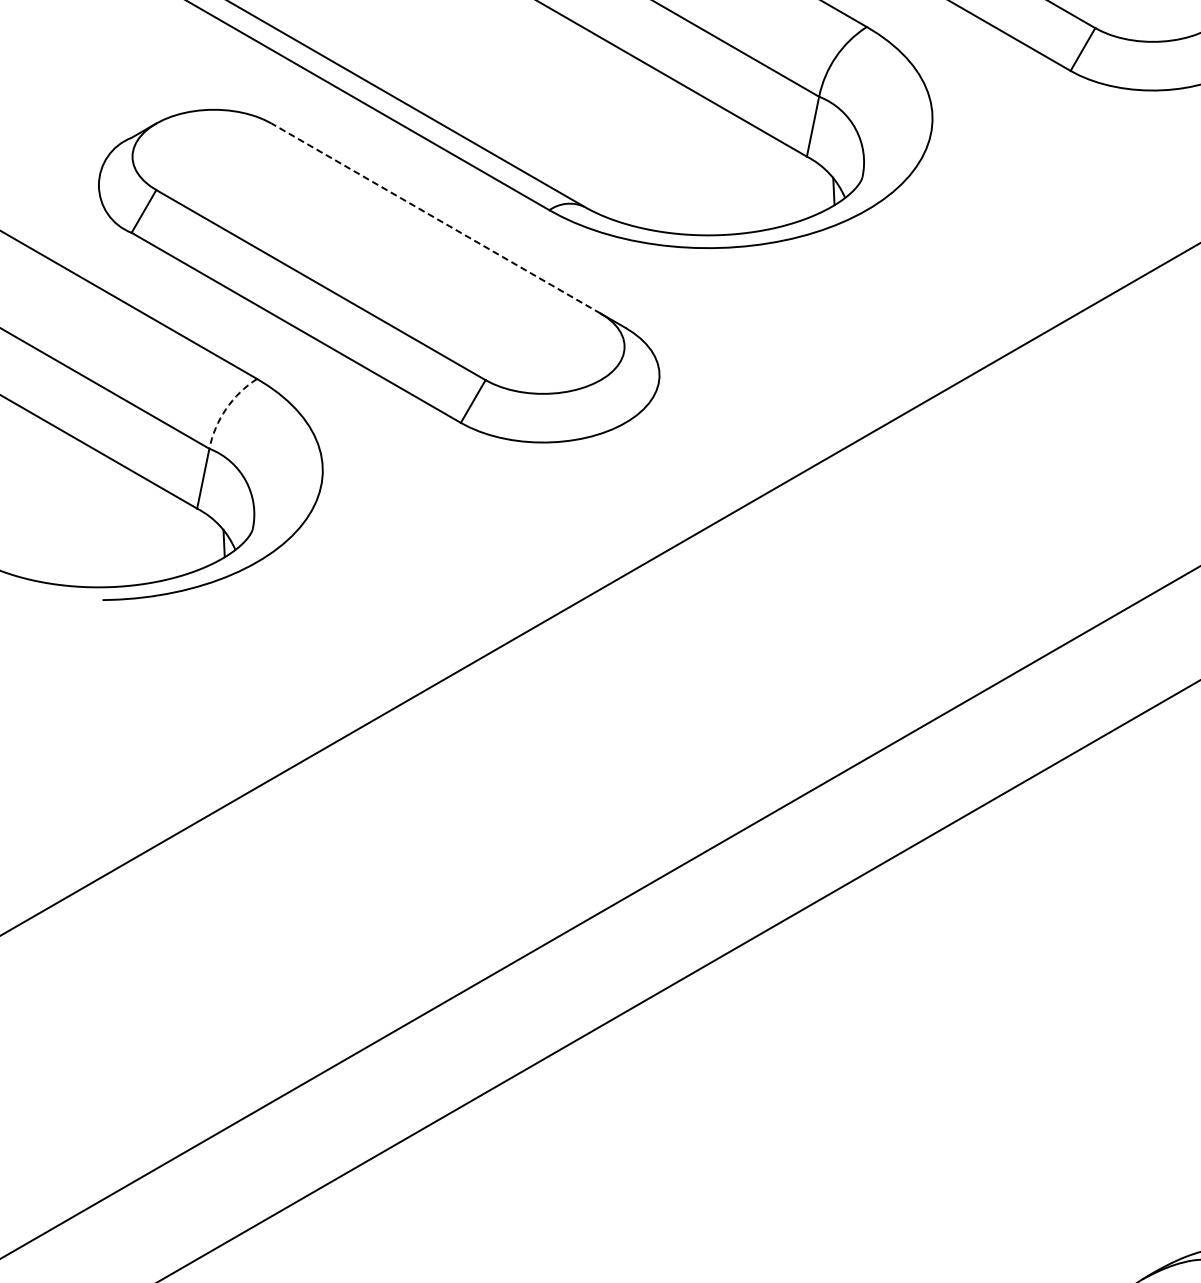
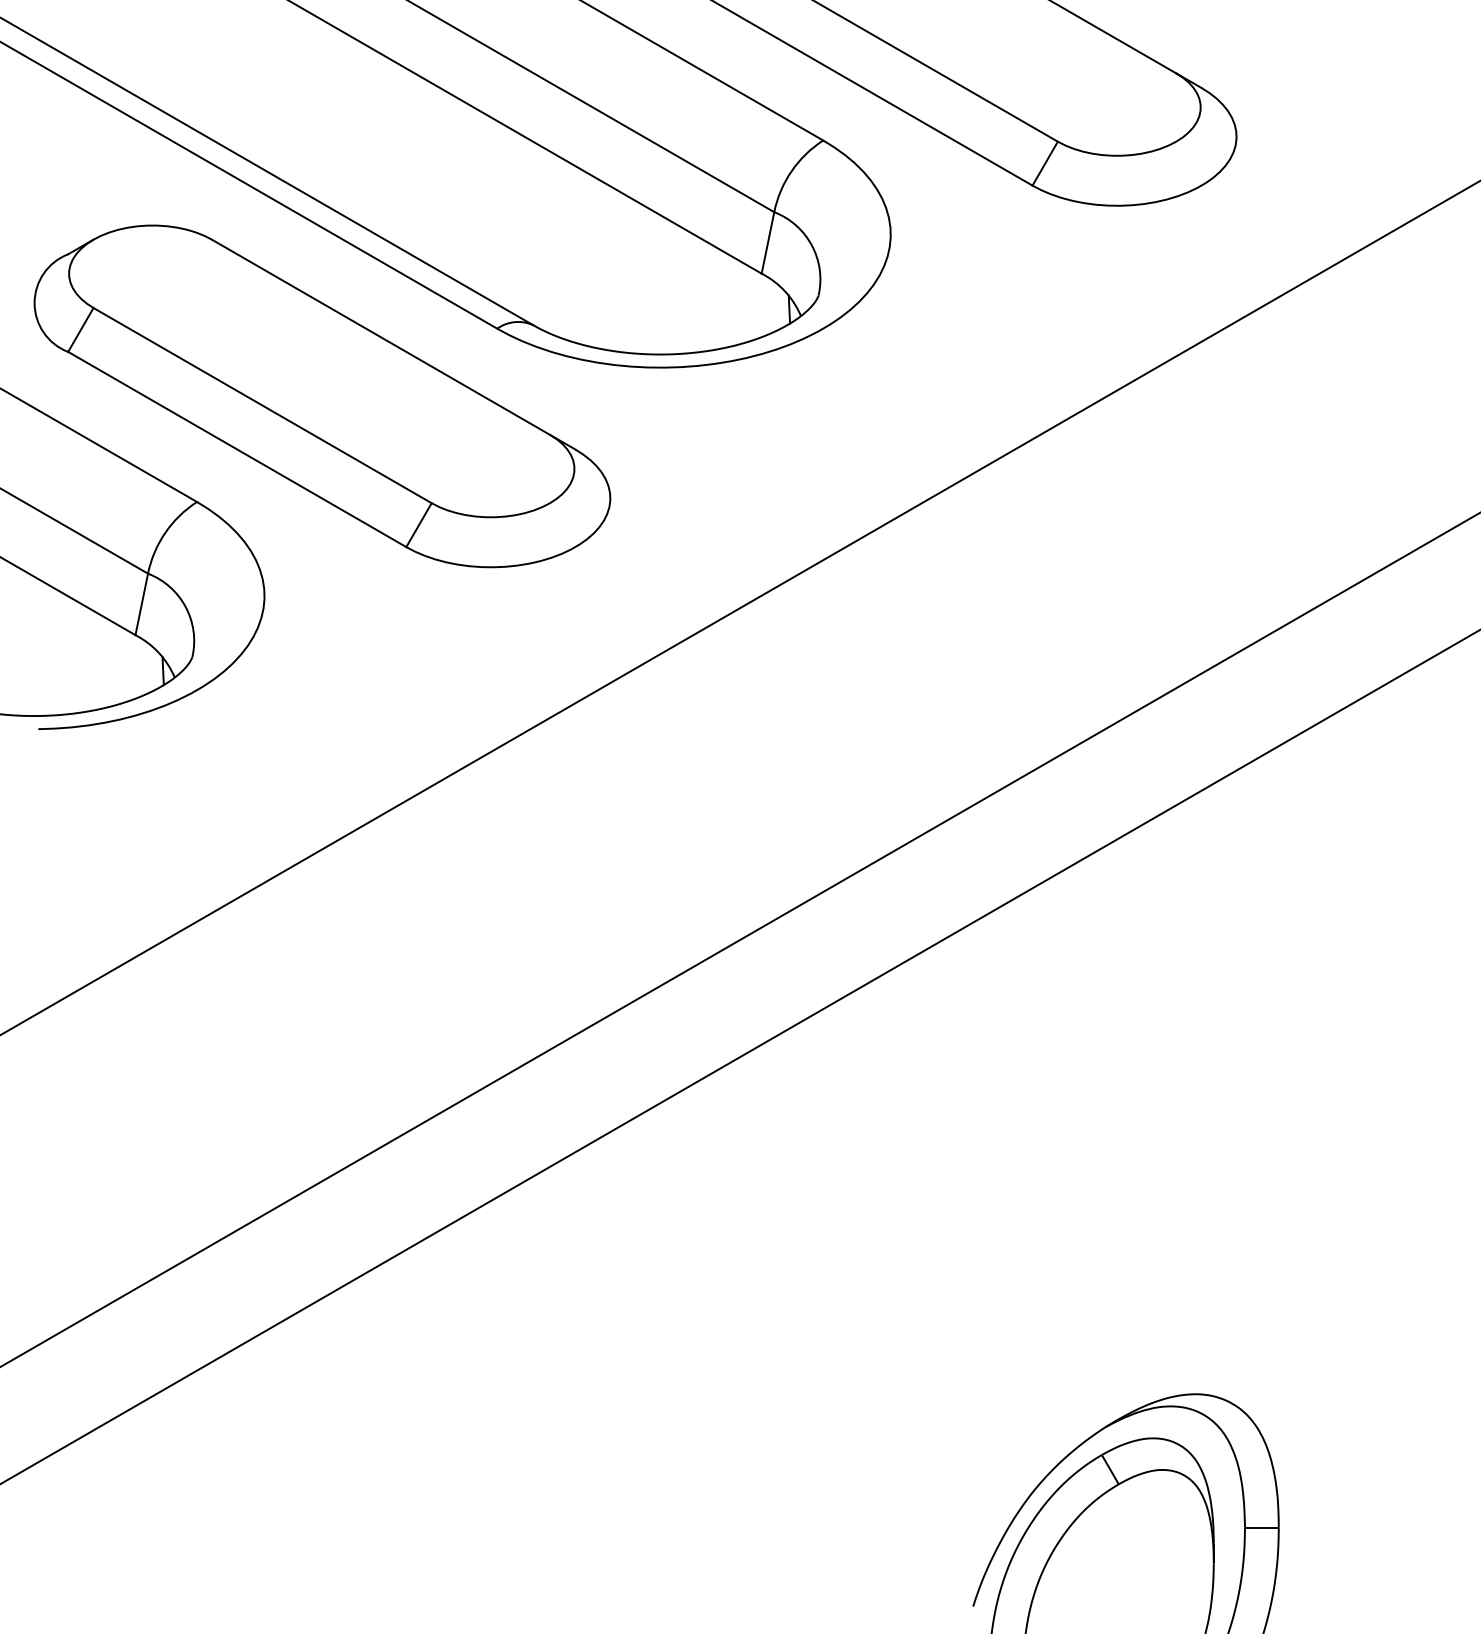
line: (435, 218) -> (380, 337), dashed -> solid
arc: (226, 408) -> (165, 532), dashed -> solid

